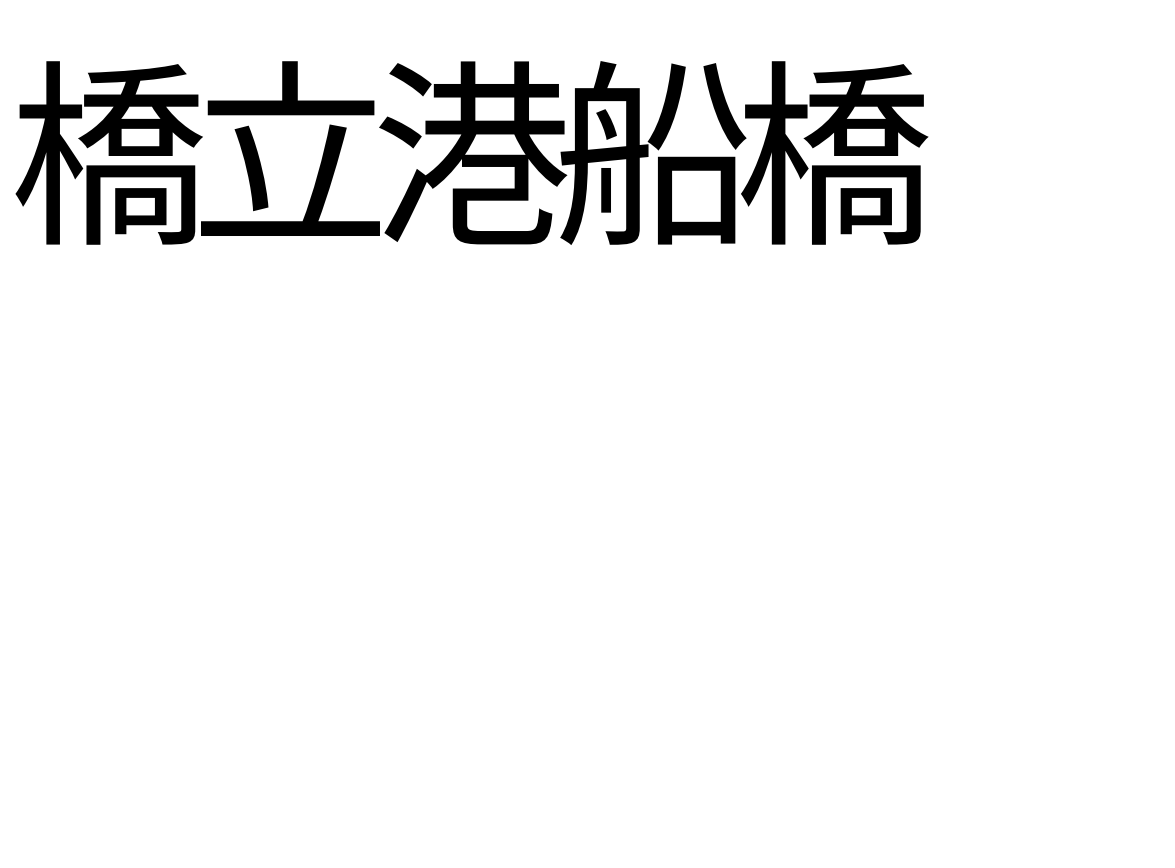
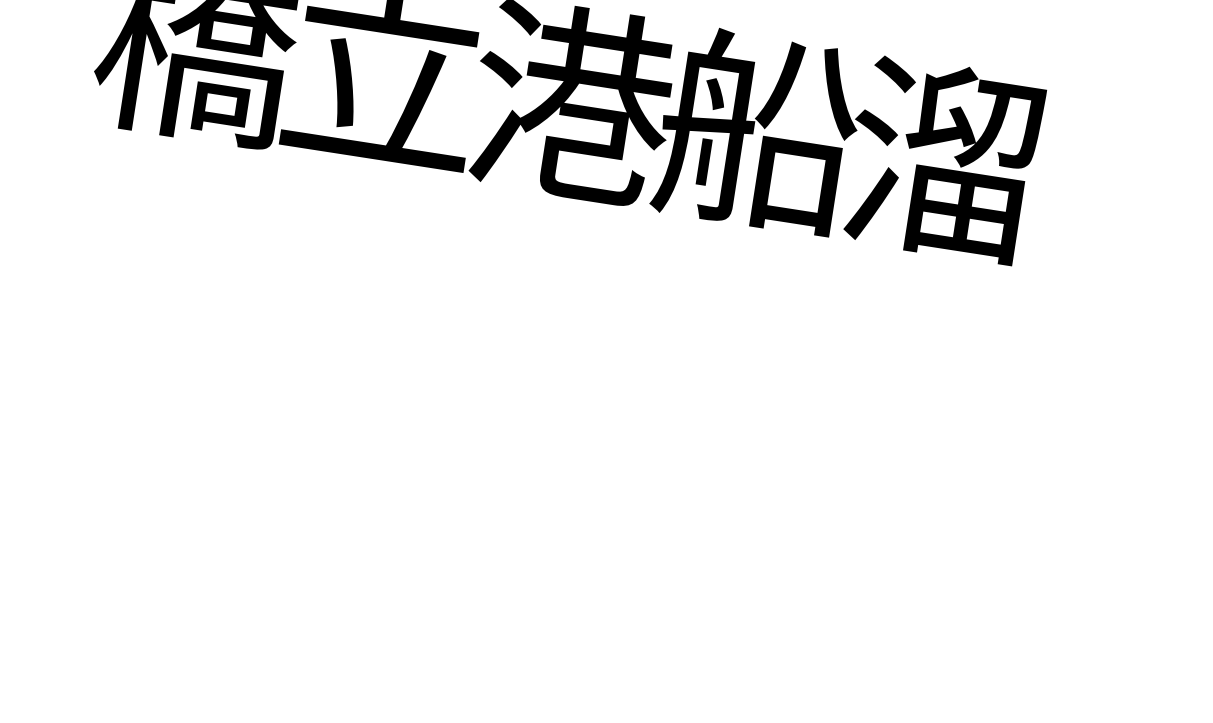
text: (834, 152) -> (945, 159), 橋 -> 溜

